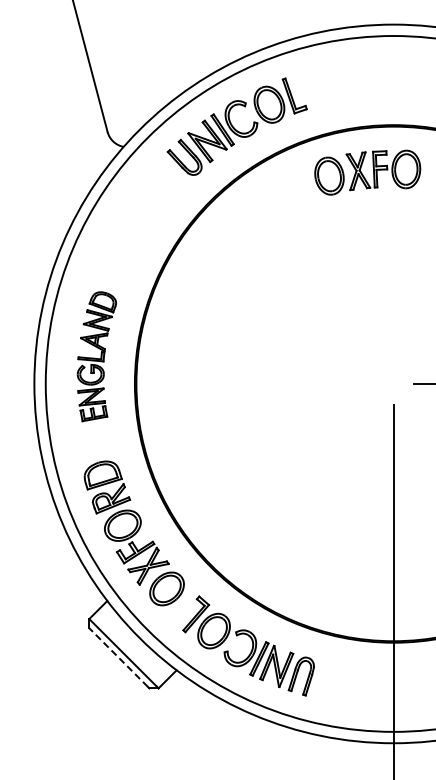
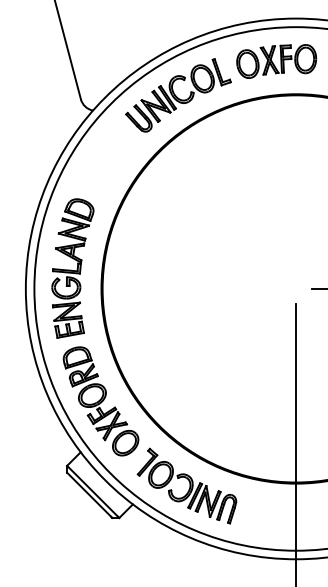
part: (367, 172) -> (276, 61), moved
part: (96, 356) -> (72, 268), size x1.43
line: (118, 657) -> (89, 494), dashed -> solid

